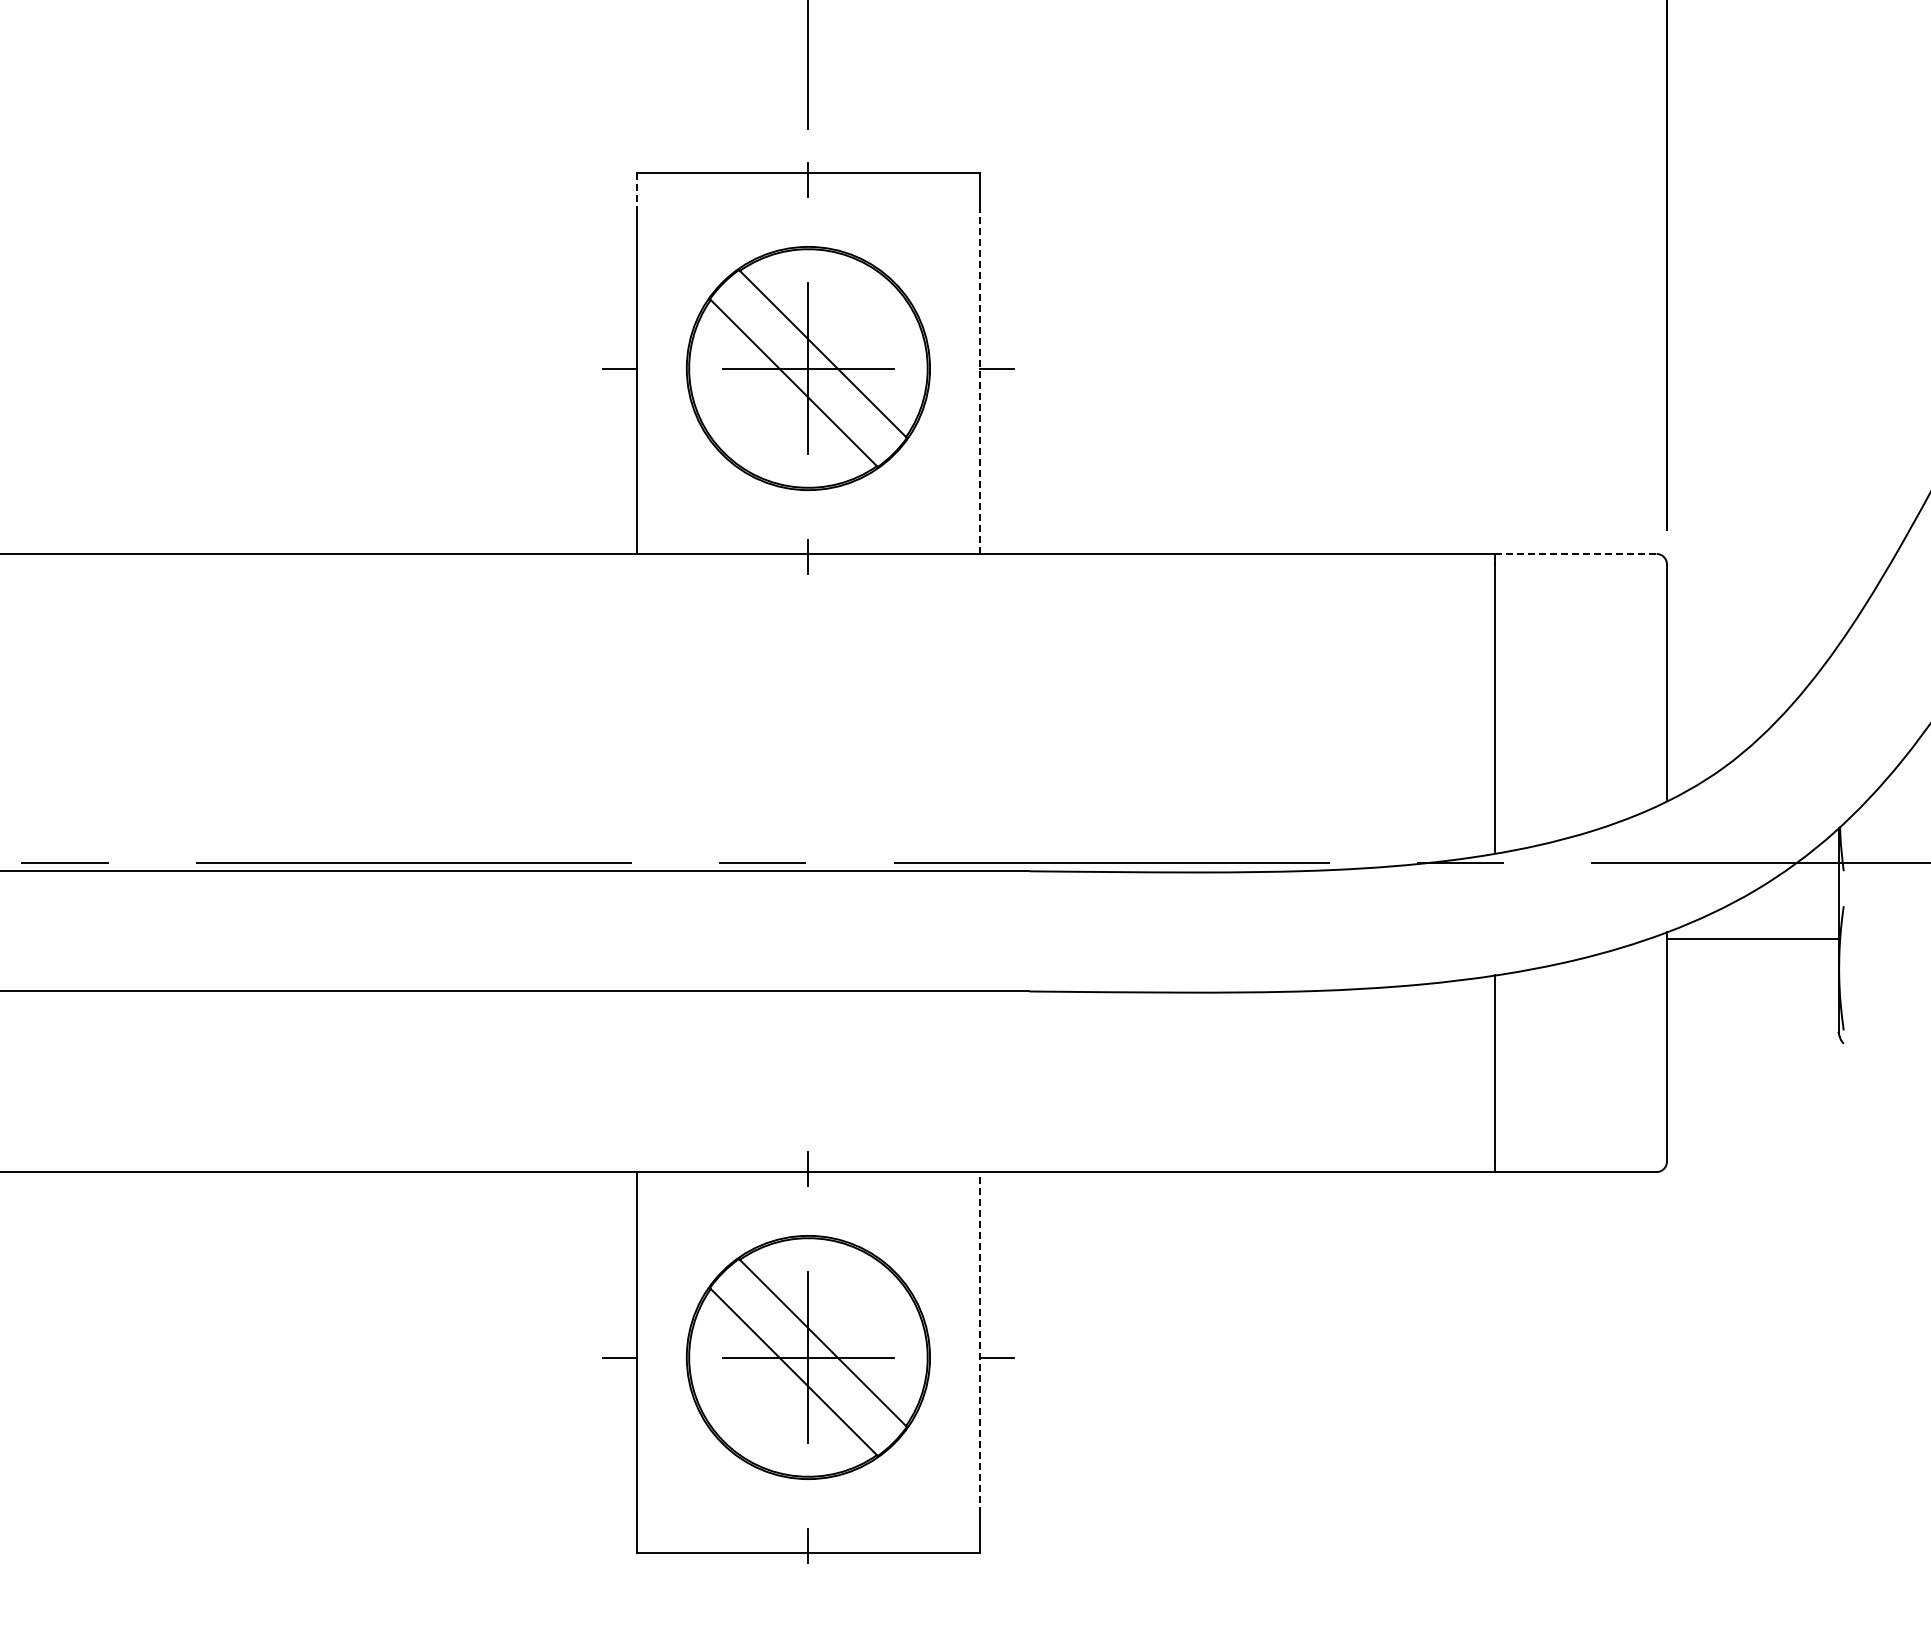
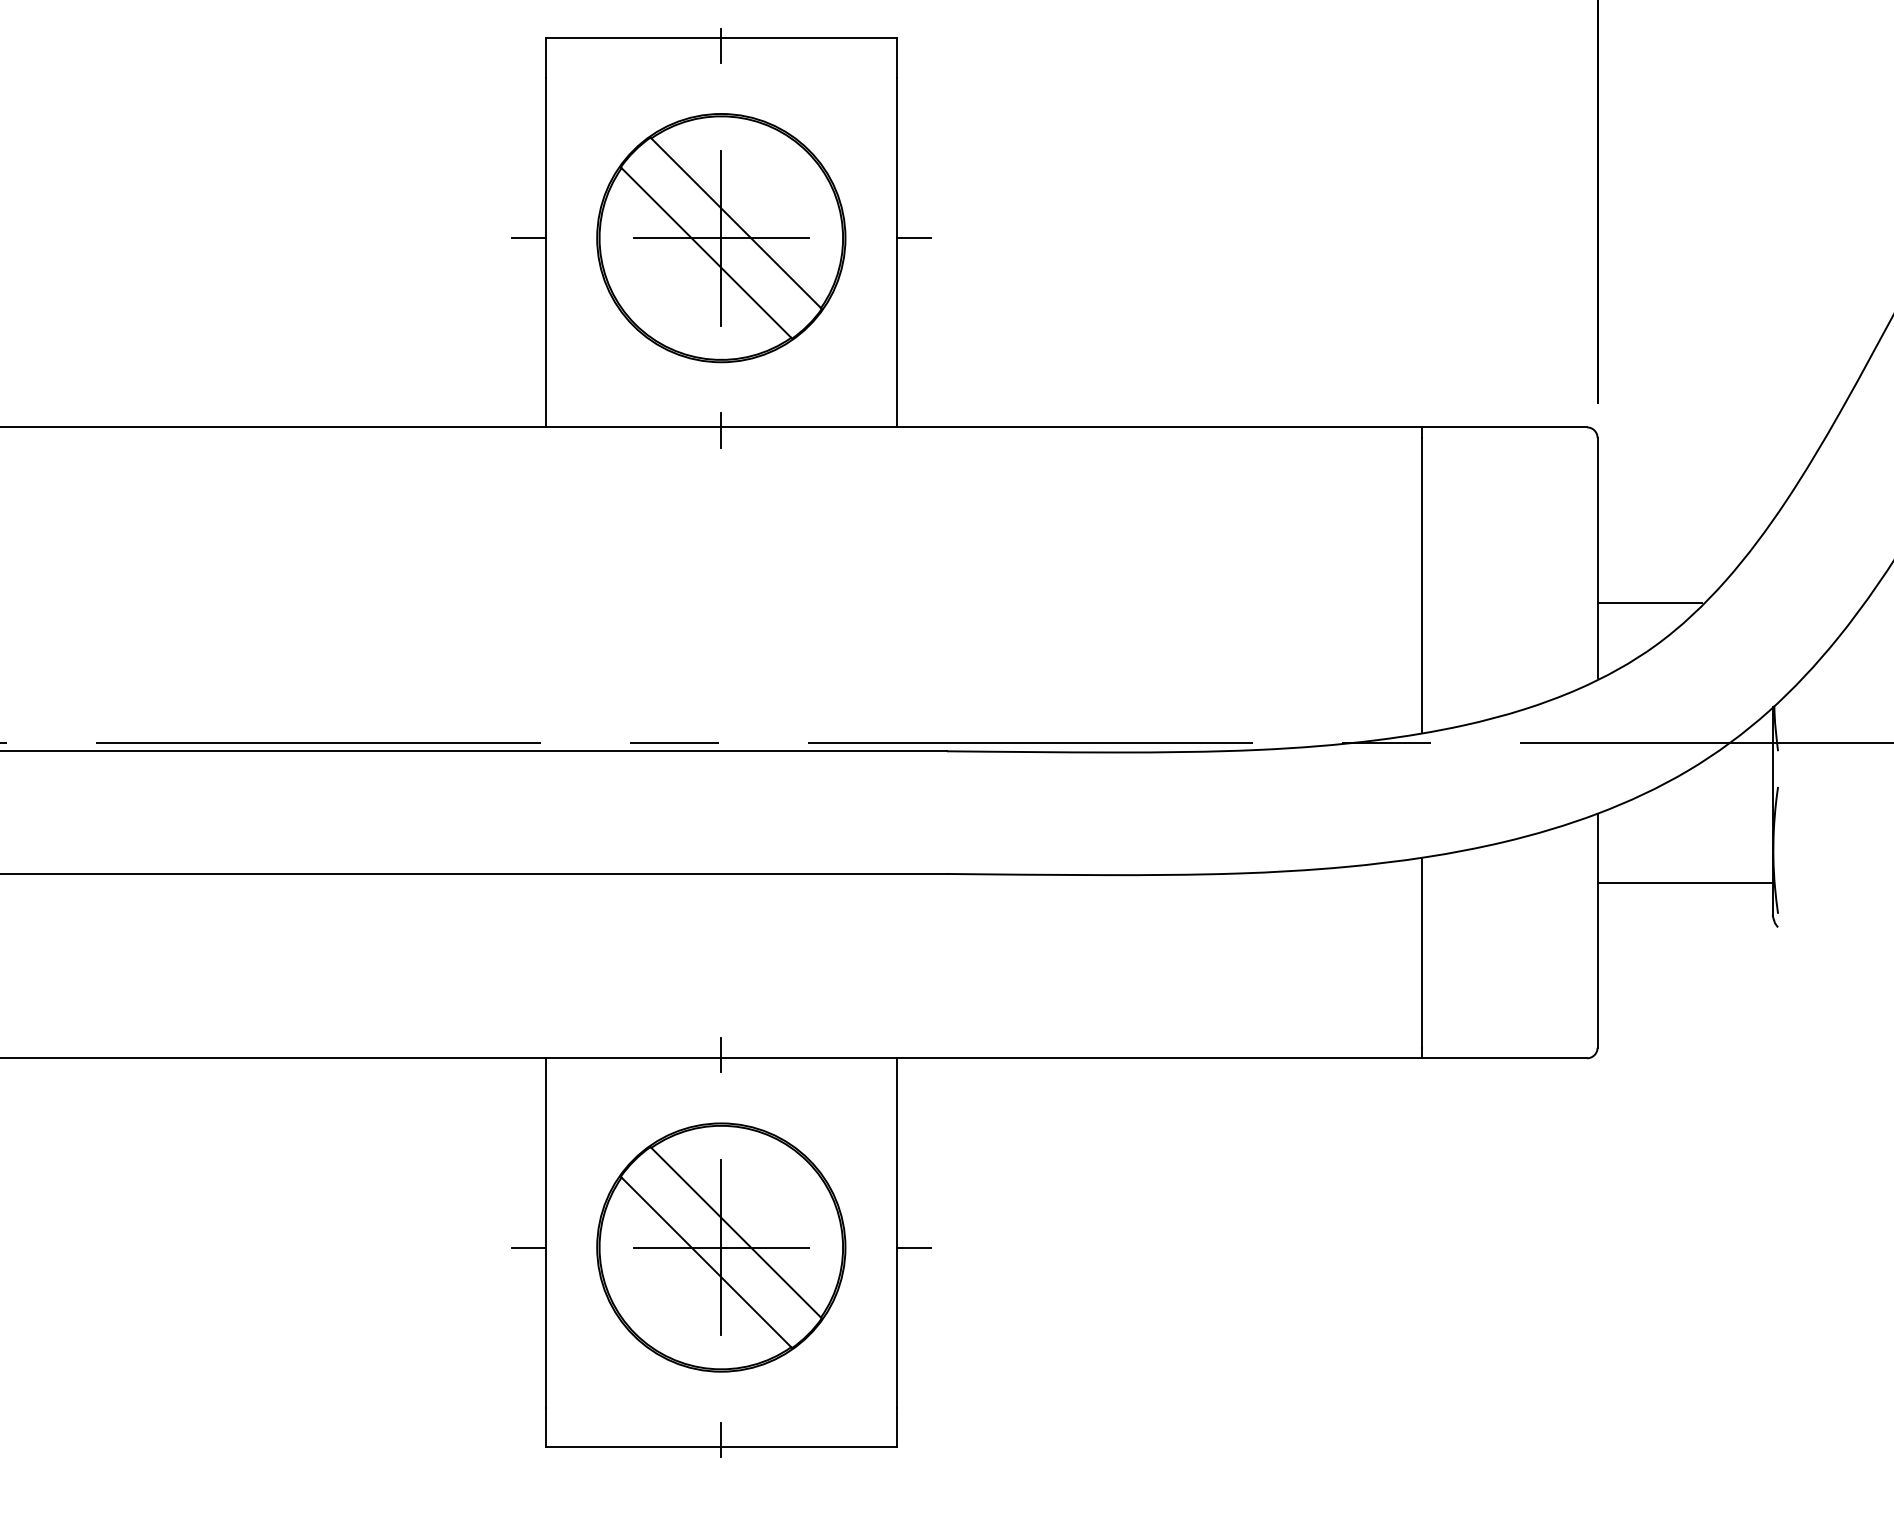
line: (636, 192) -> (545, 58), dashed -> solid
line: (980, 382) -> (896, 252), dashed -> solid
line: (1575, 553) -> (1504, 426), dashed -> solid
line: (1717, 725) -> (1649, 602), added
line: (1752, 939) -> (1684, 883), moved
line: (980, 1342) -> (896, 1232), dashed -> solid

